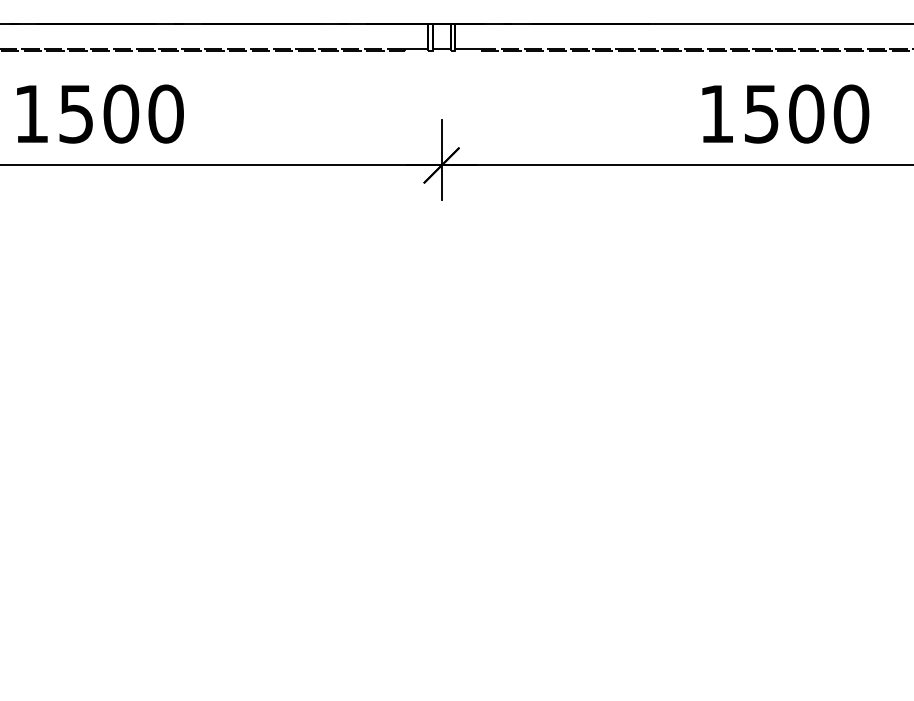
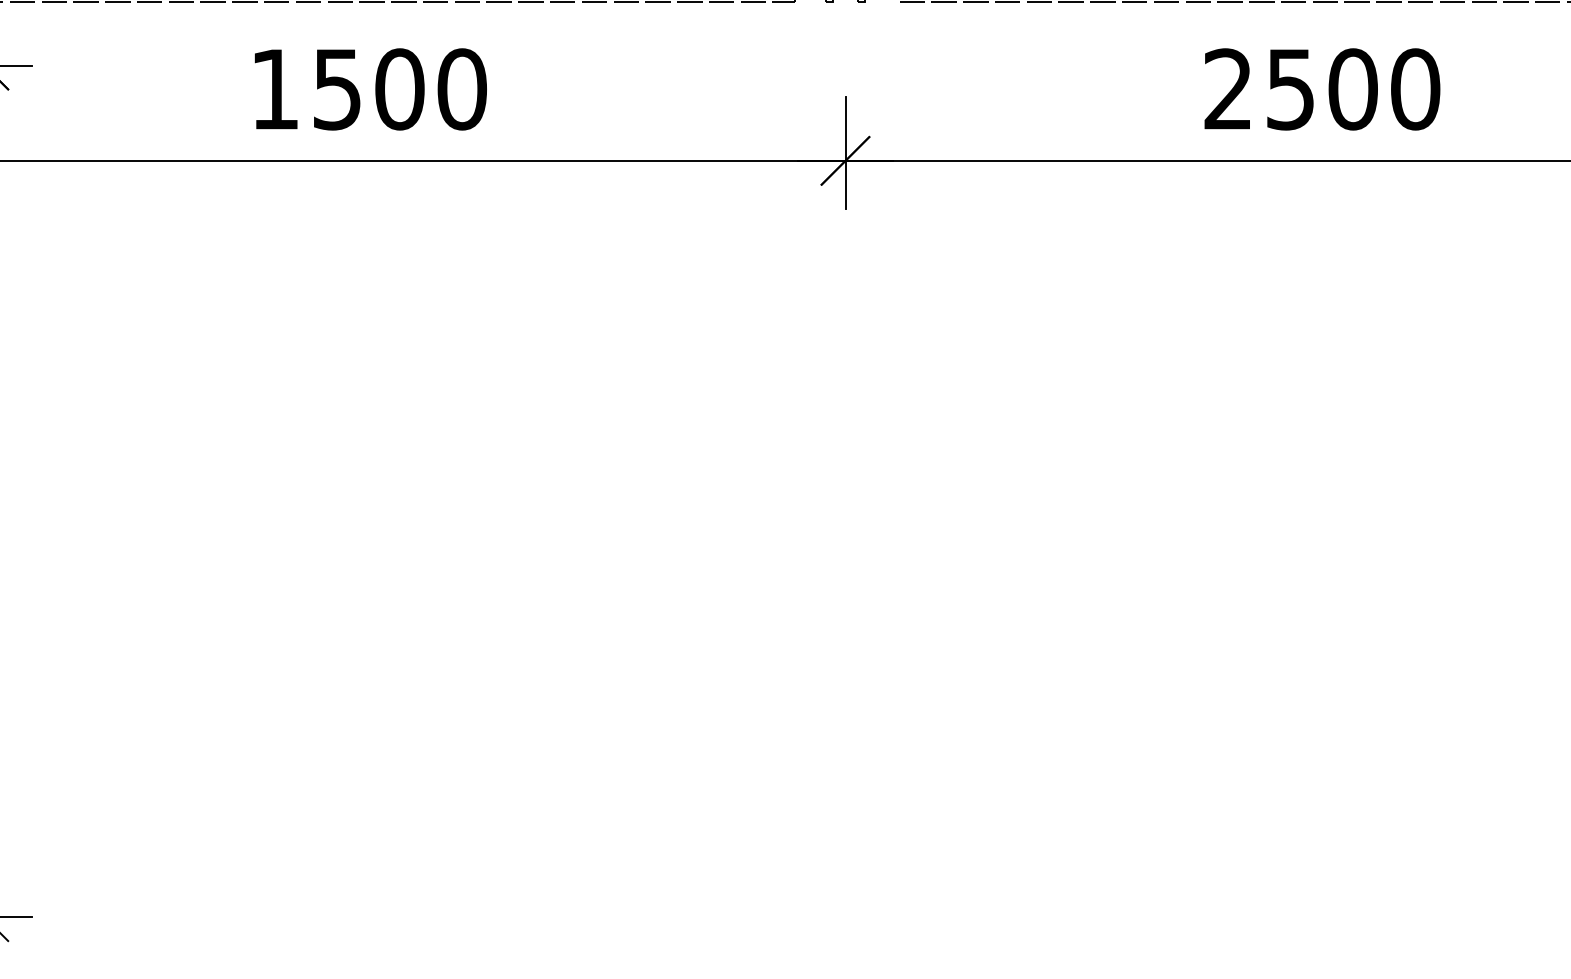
text: (716, 113) -> (1227, 88), 1500 -> 2500

